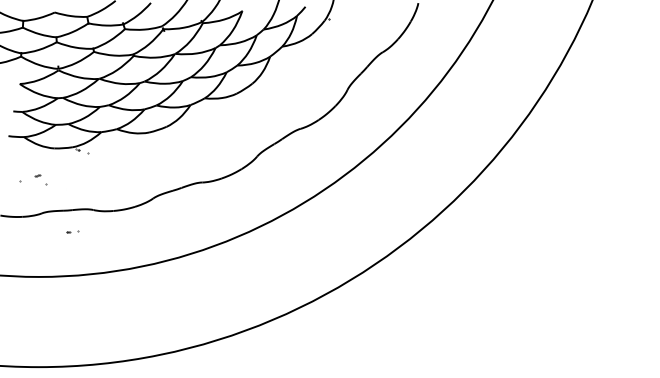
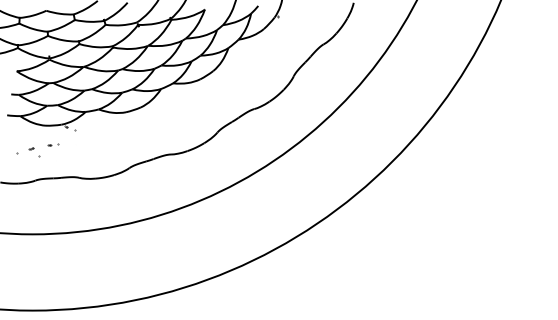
part: (72, 230) -> (53, 144), moved

